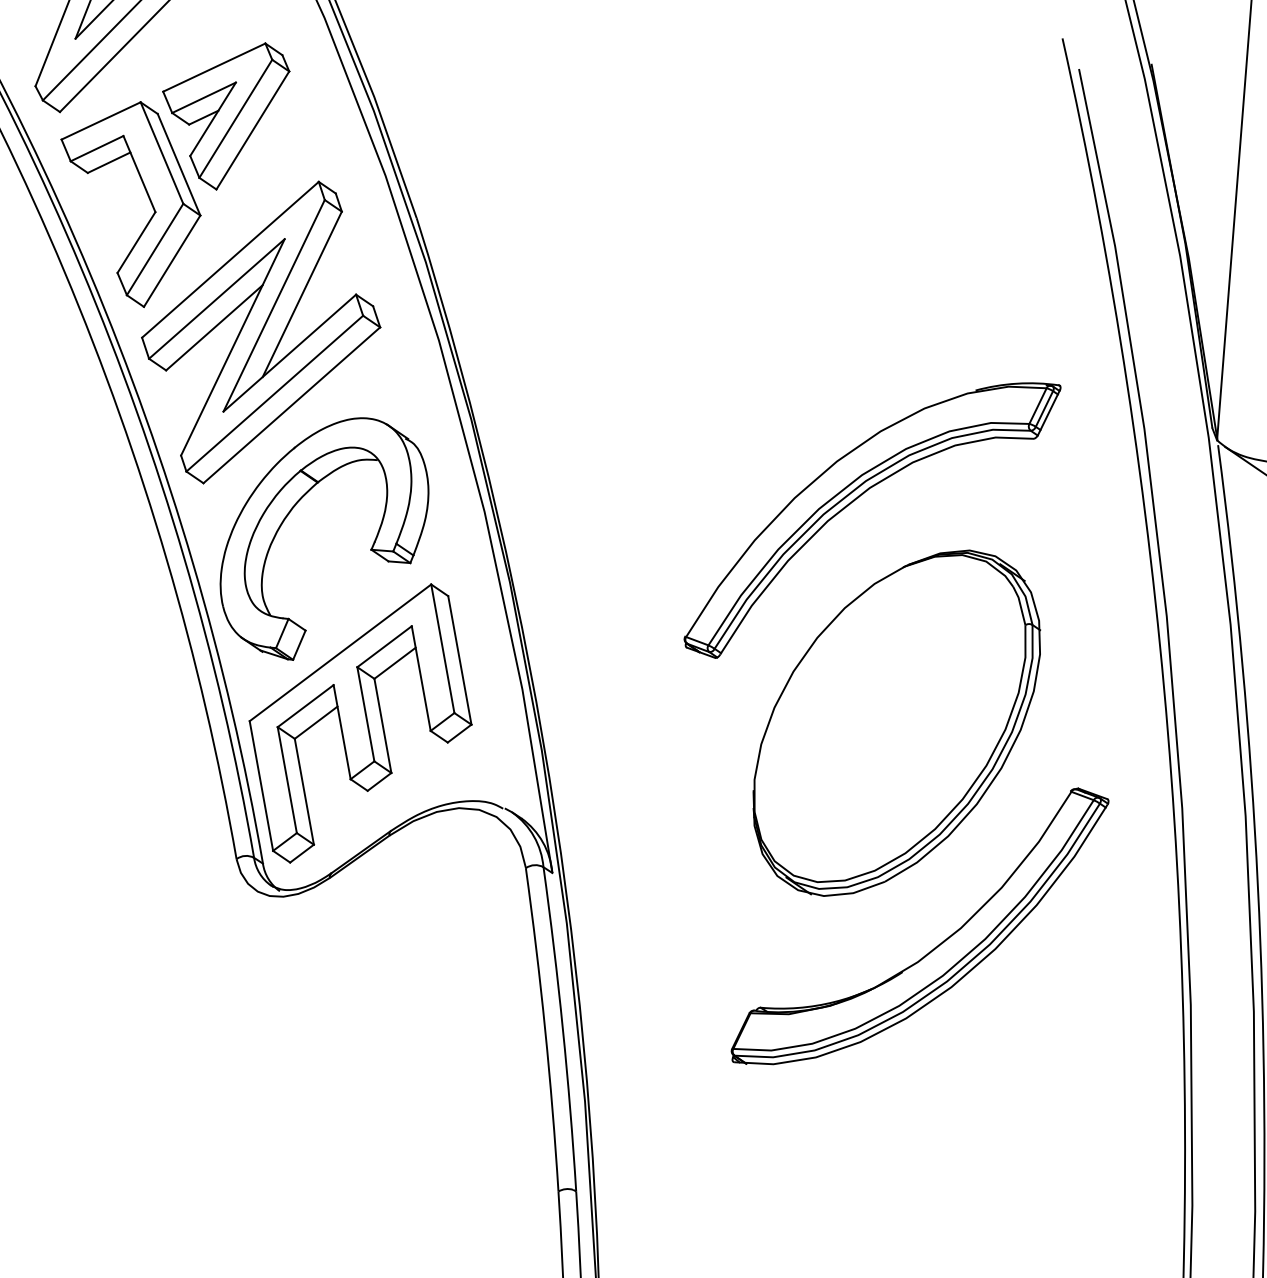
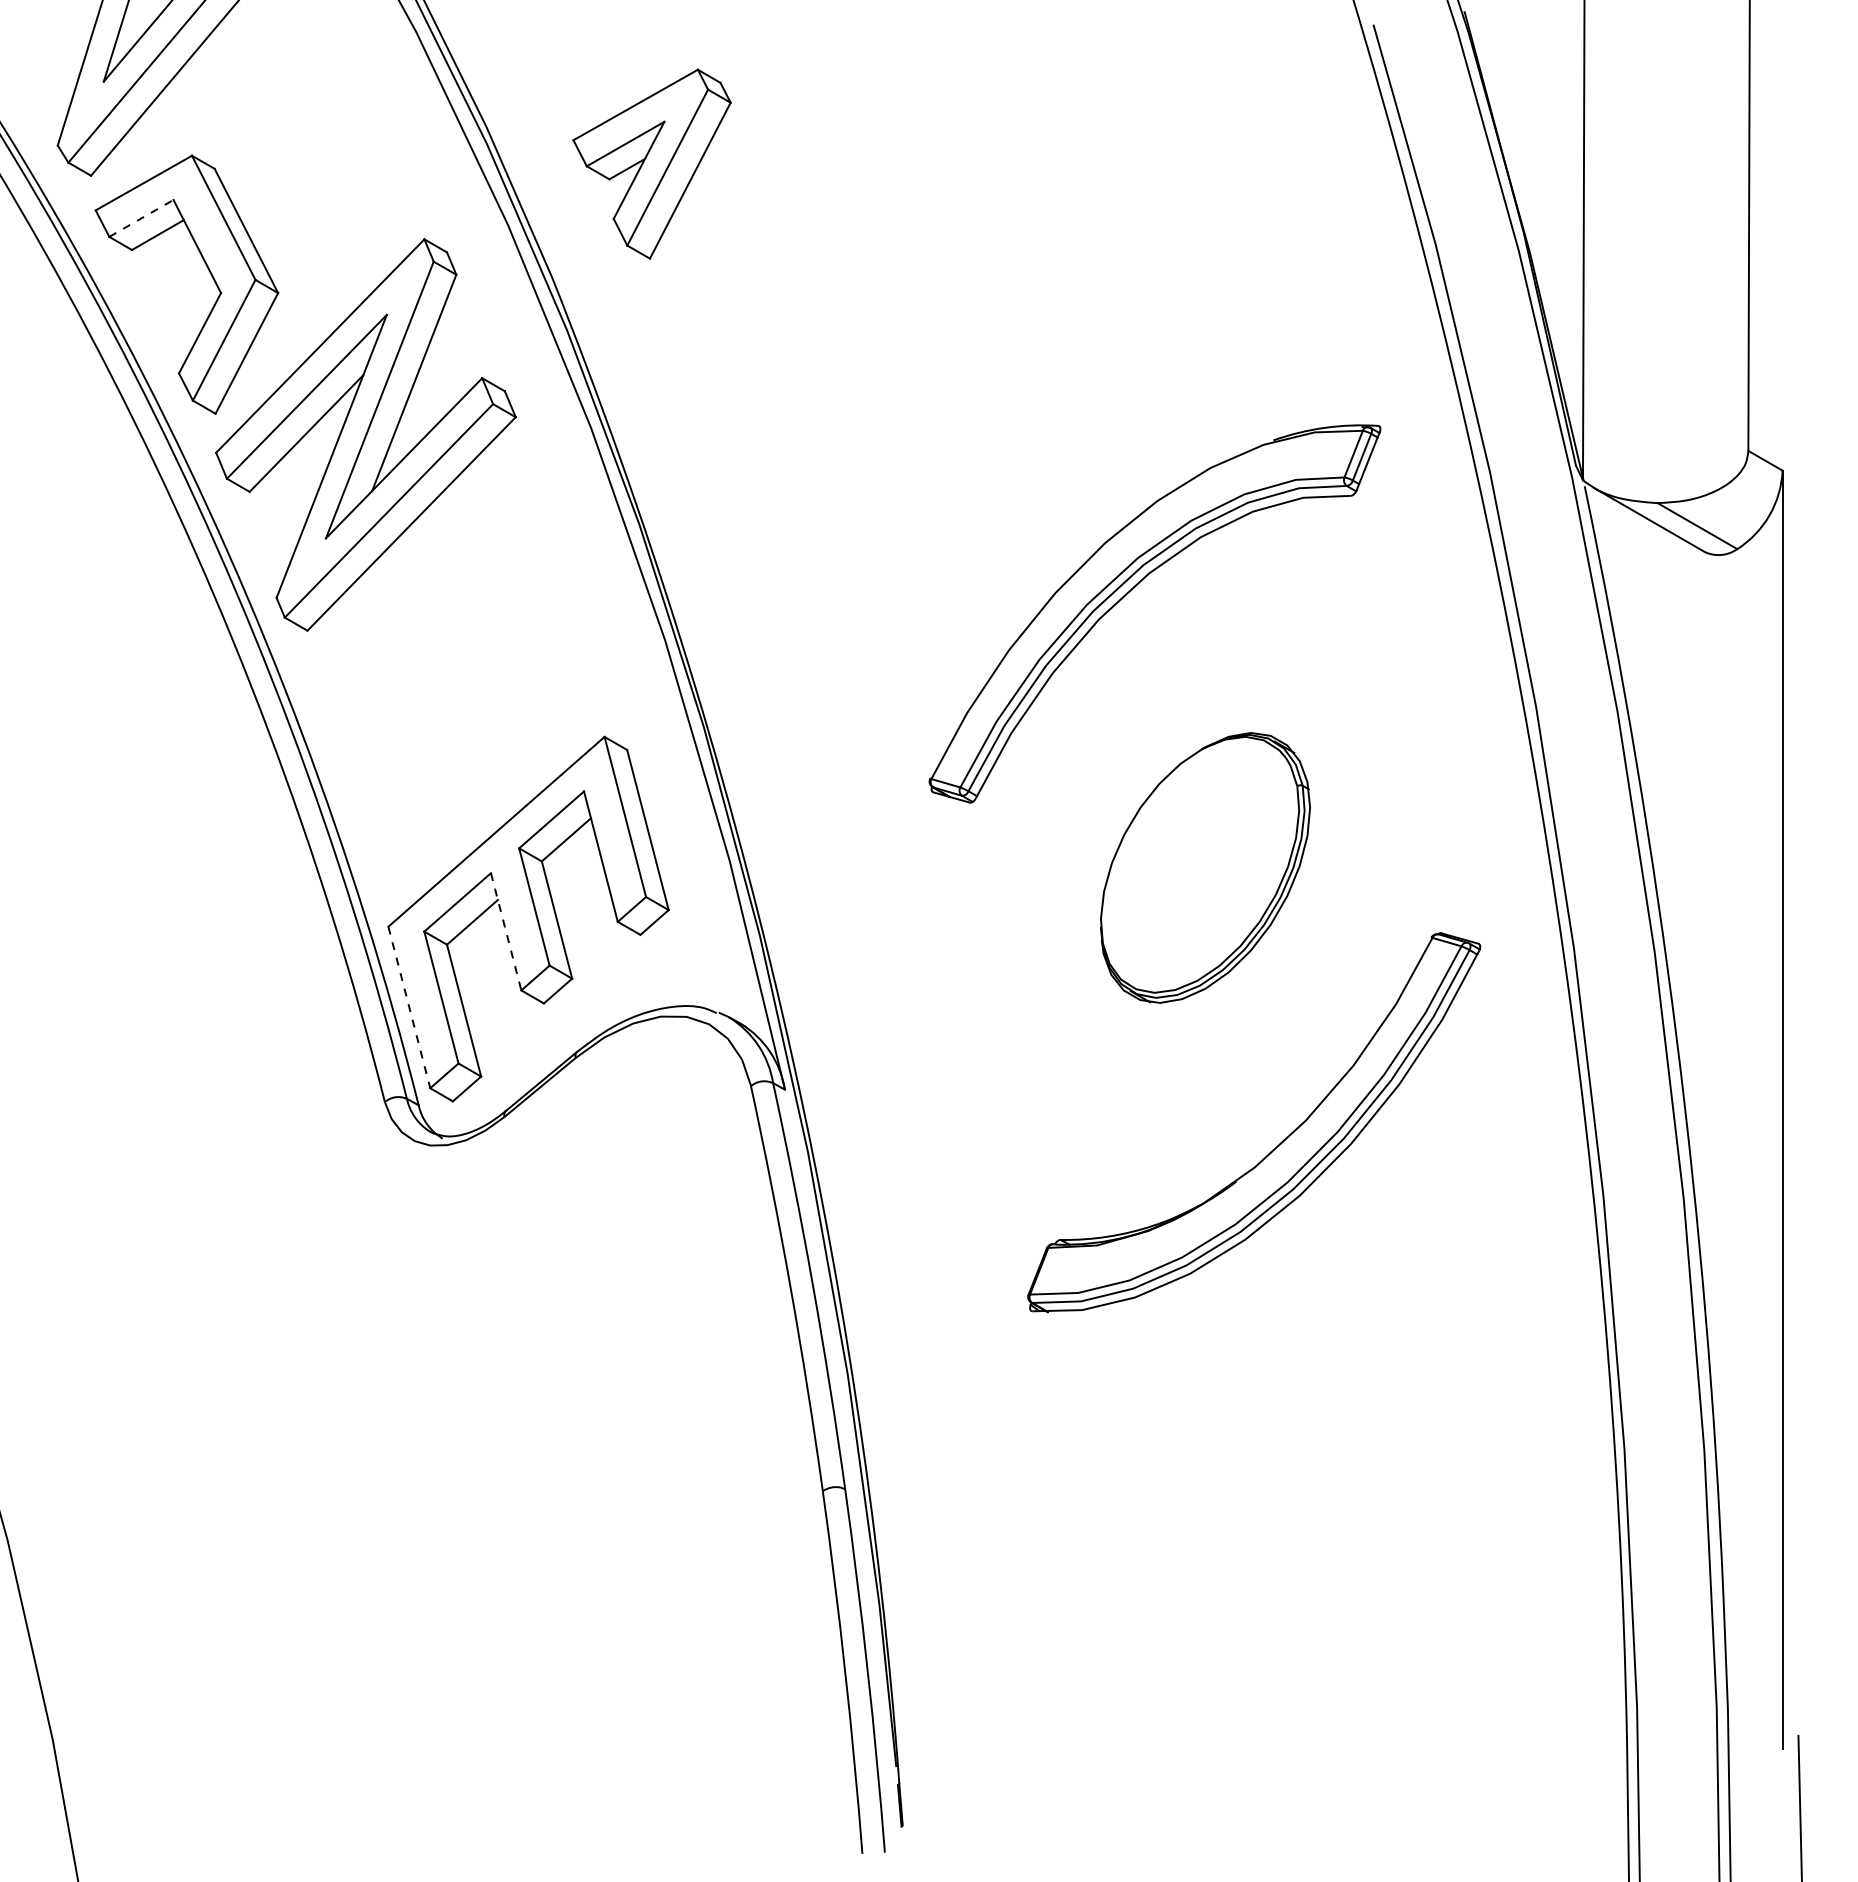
part: (223, 114) -> (651, 163), moved
line: (97, 148) -> (141, 218), solid -> dashed
part: (289, 513) -> (419, 660), removed
part: (896, 722) -> (1205, 867), size x0.6
line: (342, 731) -> (506, 931), solid -> dashed
line: (261, 786) -> (409, 1007), solid -> dashed

